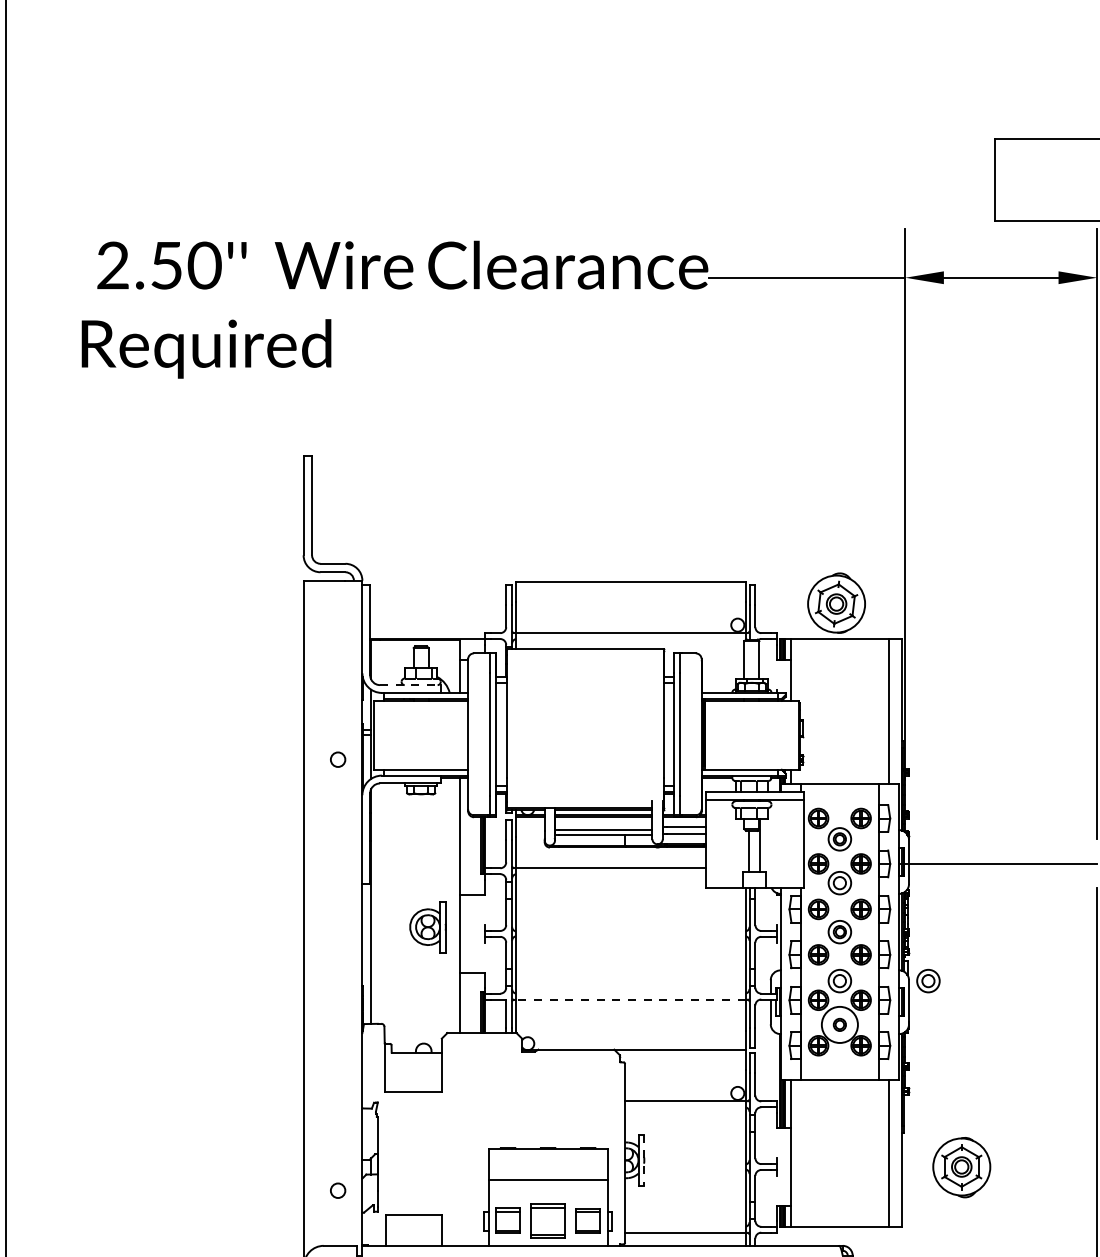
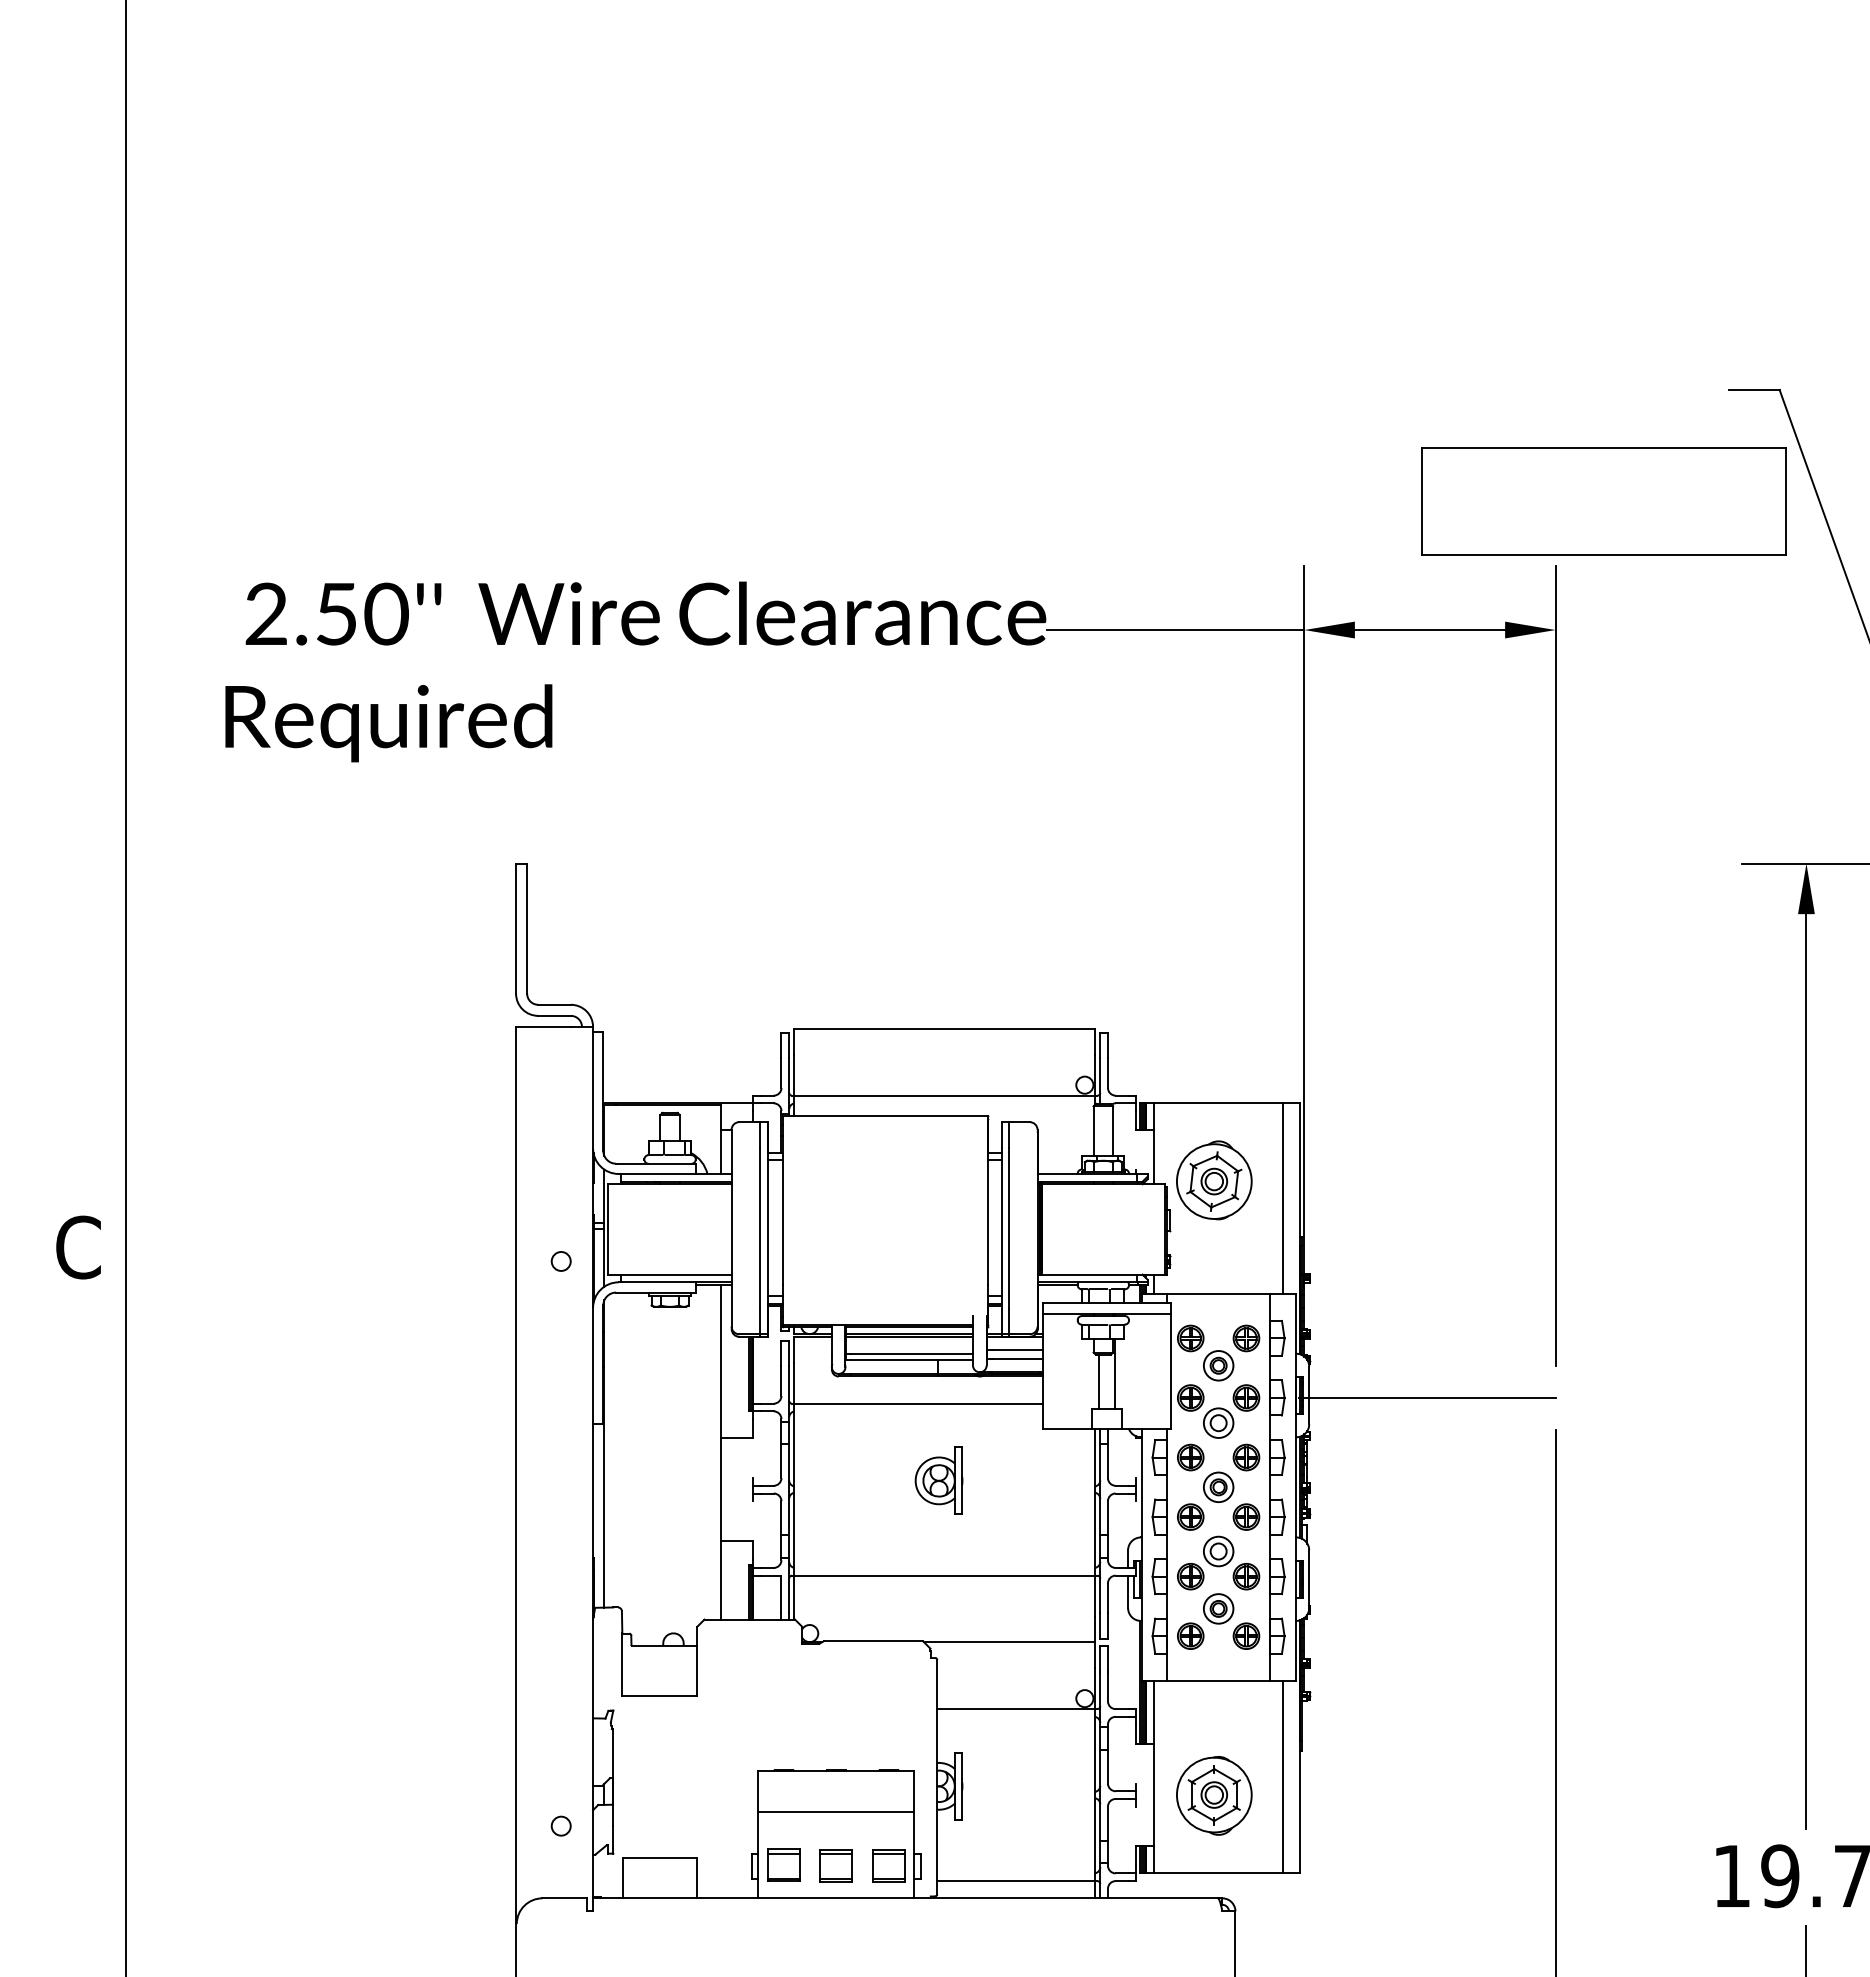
part: (836, 603) -> (1214, 1180), moved
line: (410, 684) -> (655, 1163), dashed -> solid
part: (427, 926) -> (938, 1480), moved
part: (928, 981) -> (1334, 1551), removed
line: (630, 999) -> (944, 1575), dashed -> solid
circle: (839, 1024) -> (1218, 1608), size x0.62
line: (644, 1160) -> (962, 1786), dashed -> solid
part: (961, 1167) -> (1214, 1795), moved
part: (547, 1220) -> (835, 1865), size x0.71

